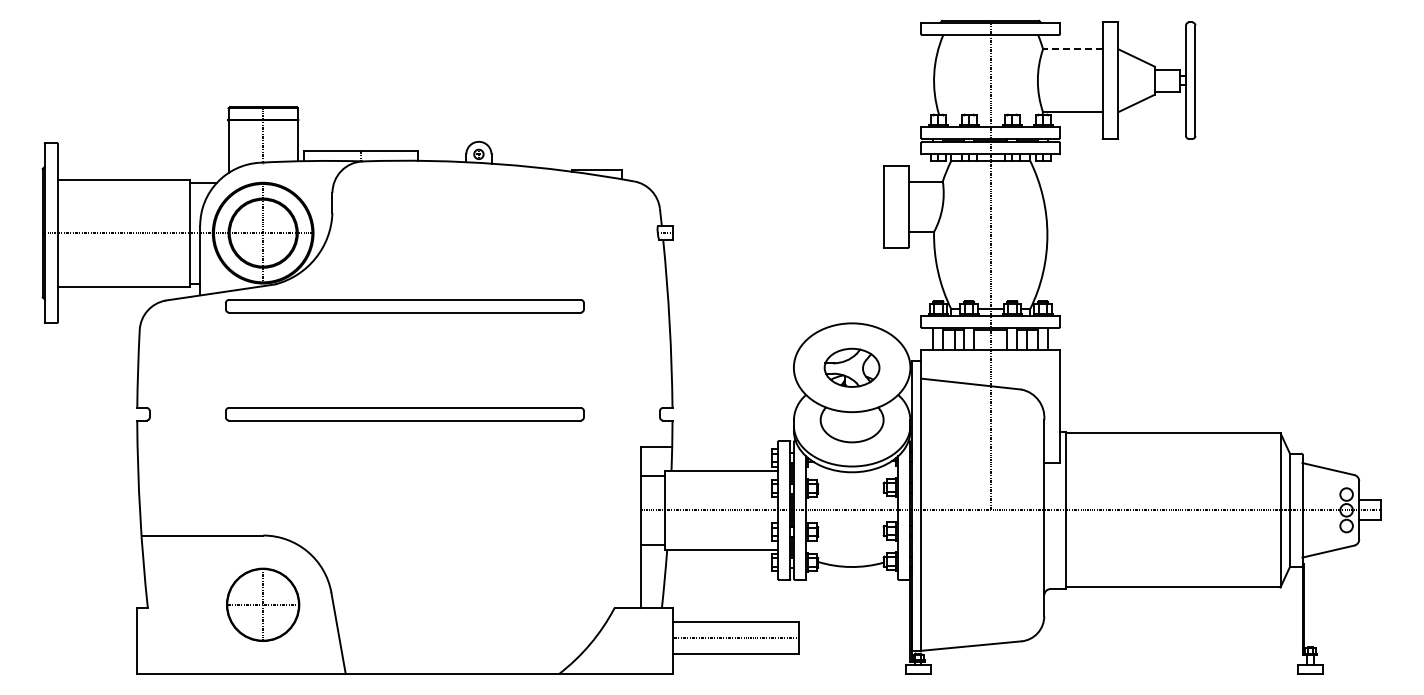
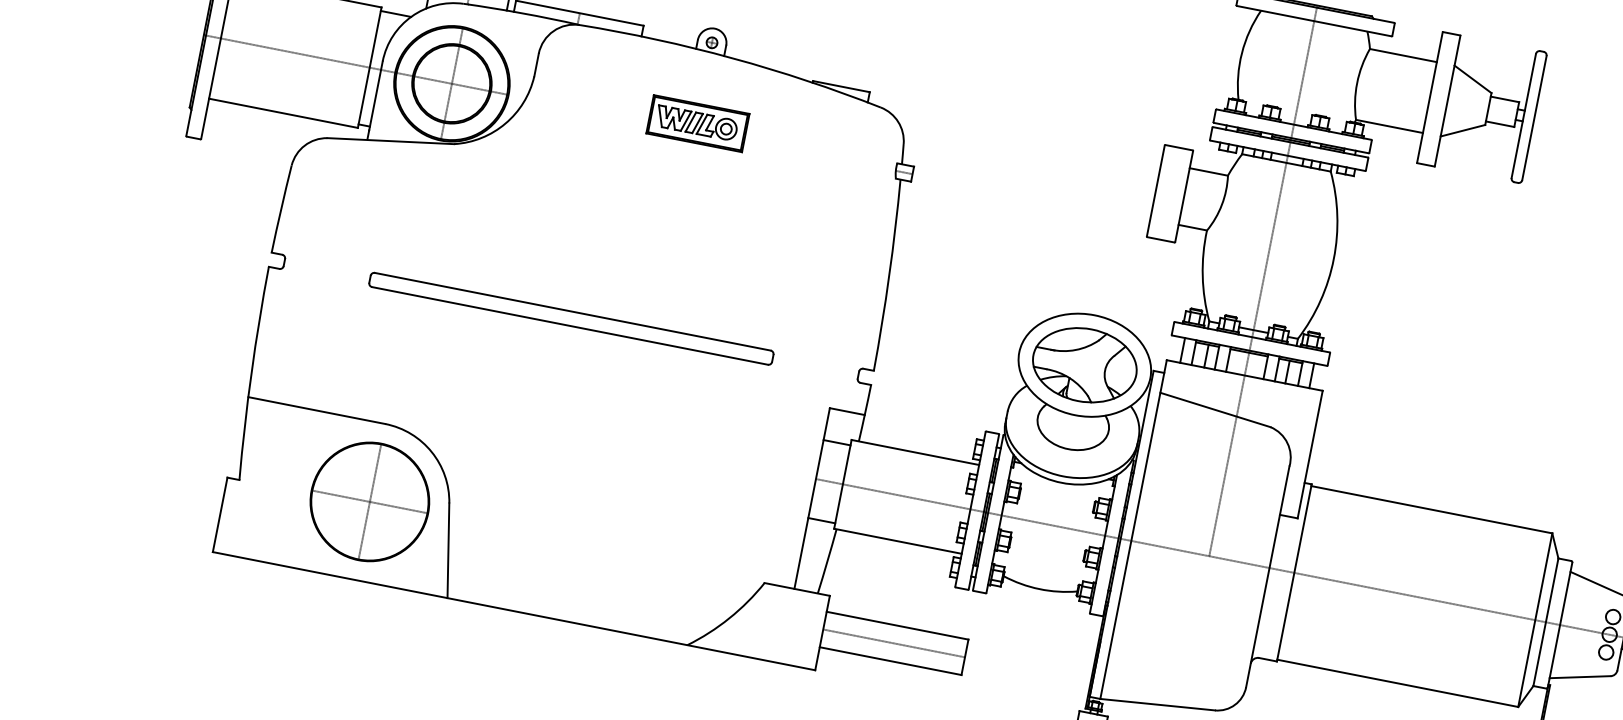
line: (1072, 49) -> (1403, 55), dashed -> solid
part: (480, 225) -> (698, 123), added
part: (404, 306) -> (594, 197), removed
part: (851, 367) -> (1084, 364), size x1.67
part: (262, 604) -> (369, 501), size x1.43

